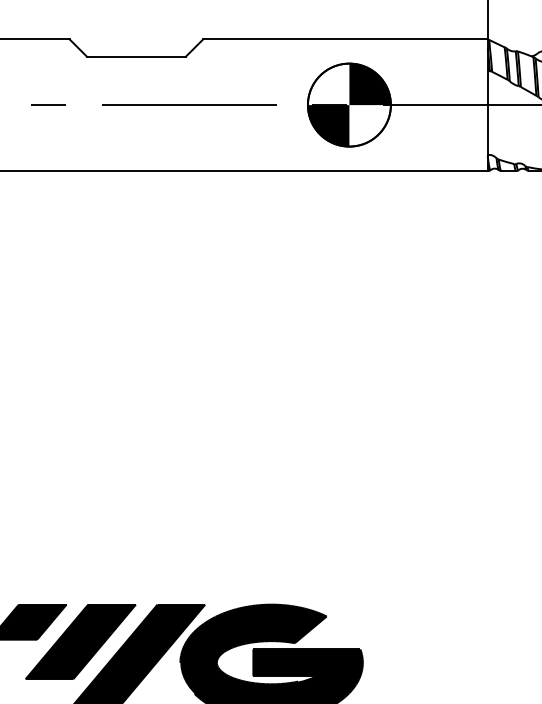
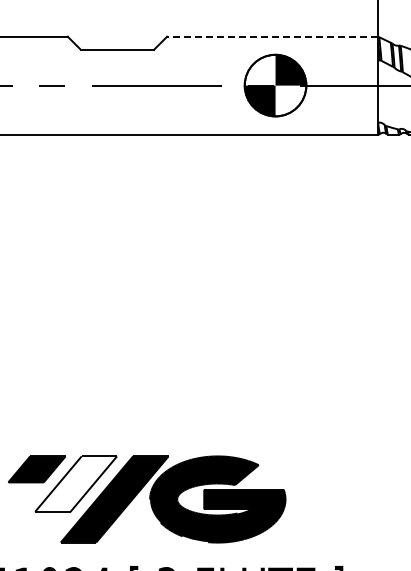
line: (345, 38) -> (272, 36), solid -> dashed
fill: (81, 641) -> (76, 483), removed

